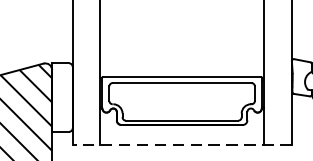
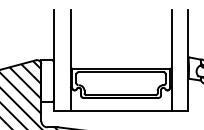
line: (181, 145) -> (120, 110), dashed -> solid

